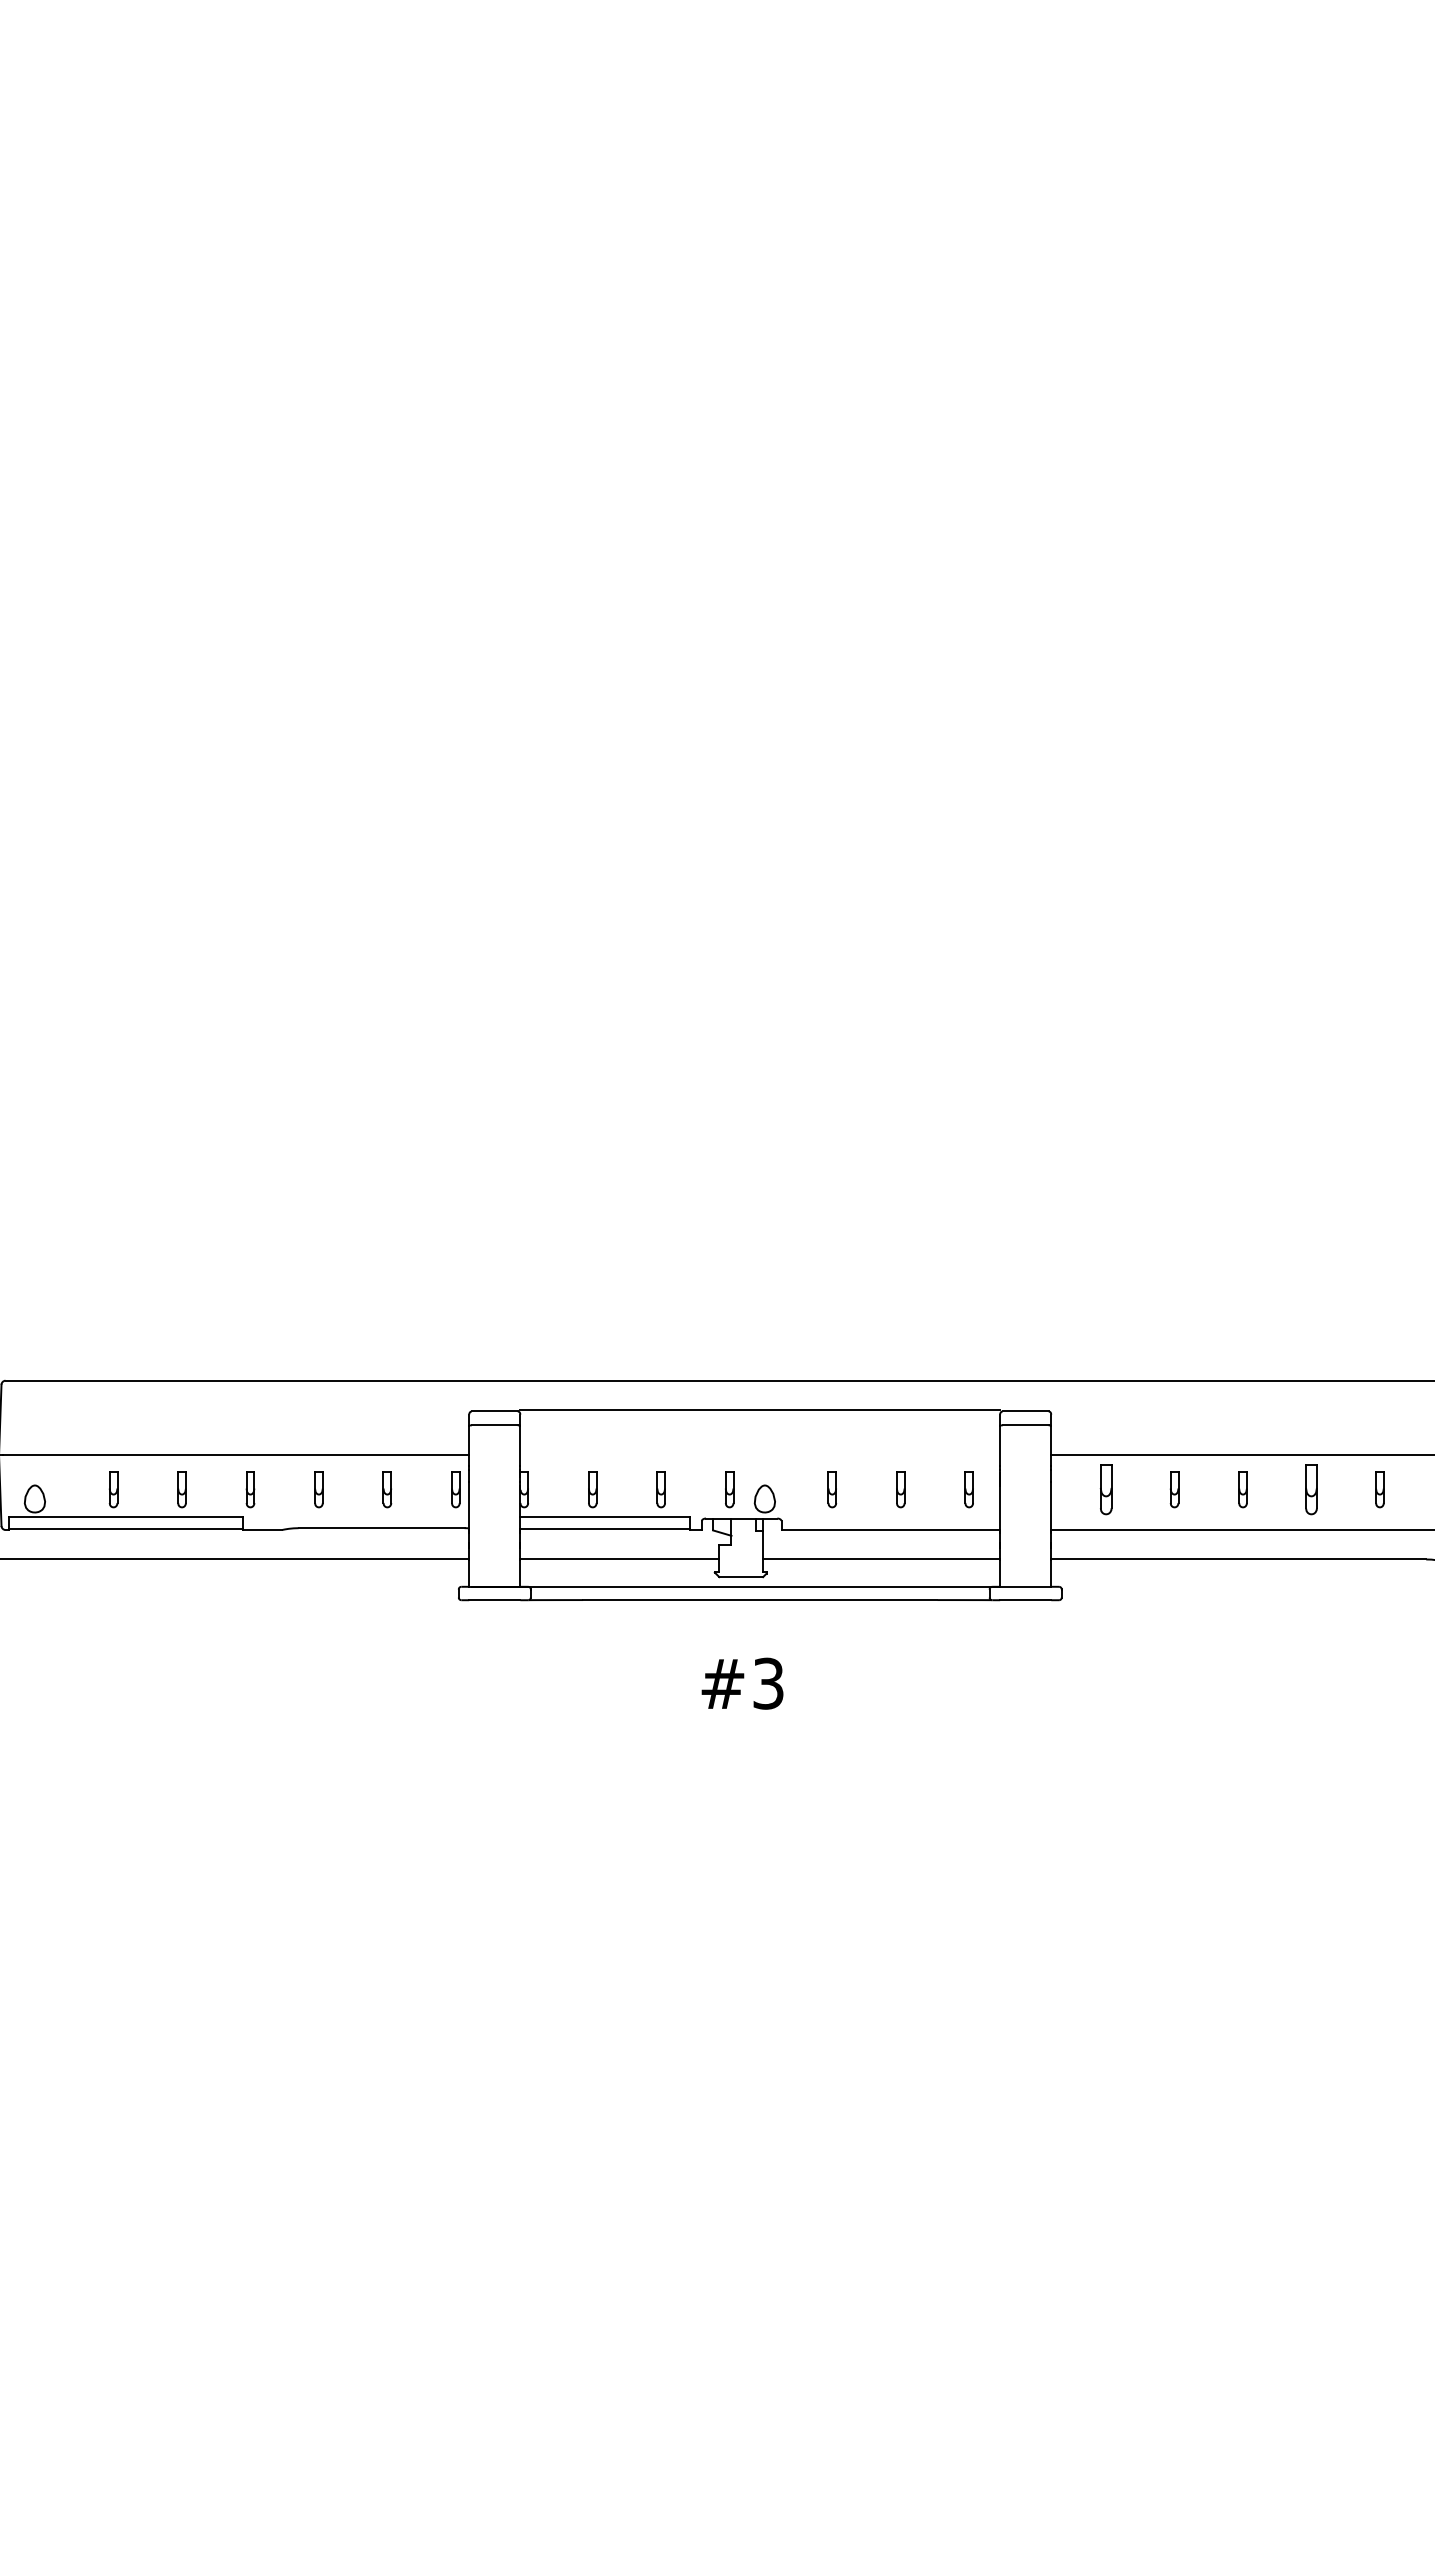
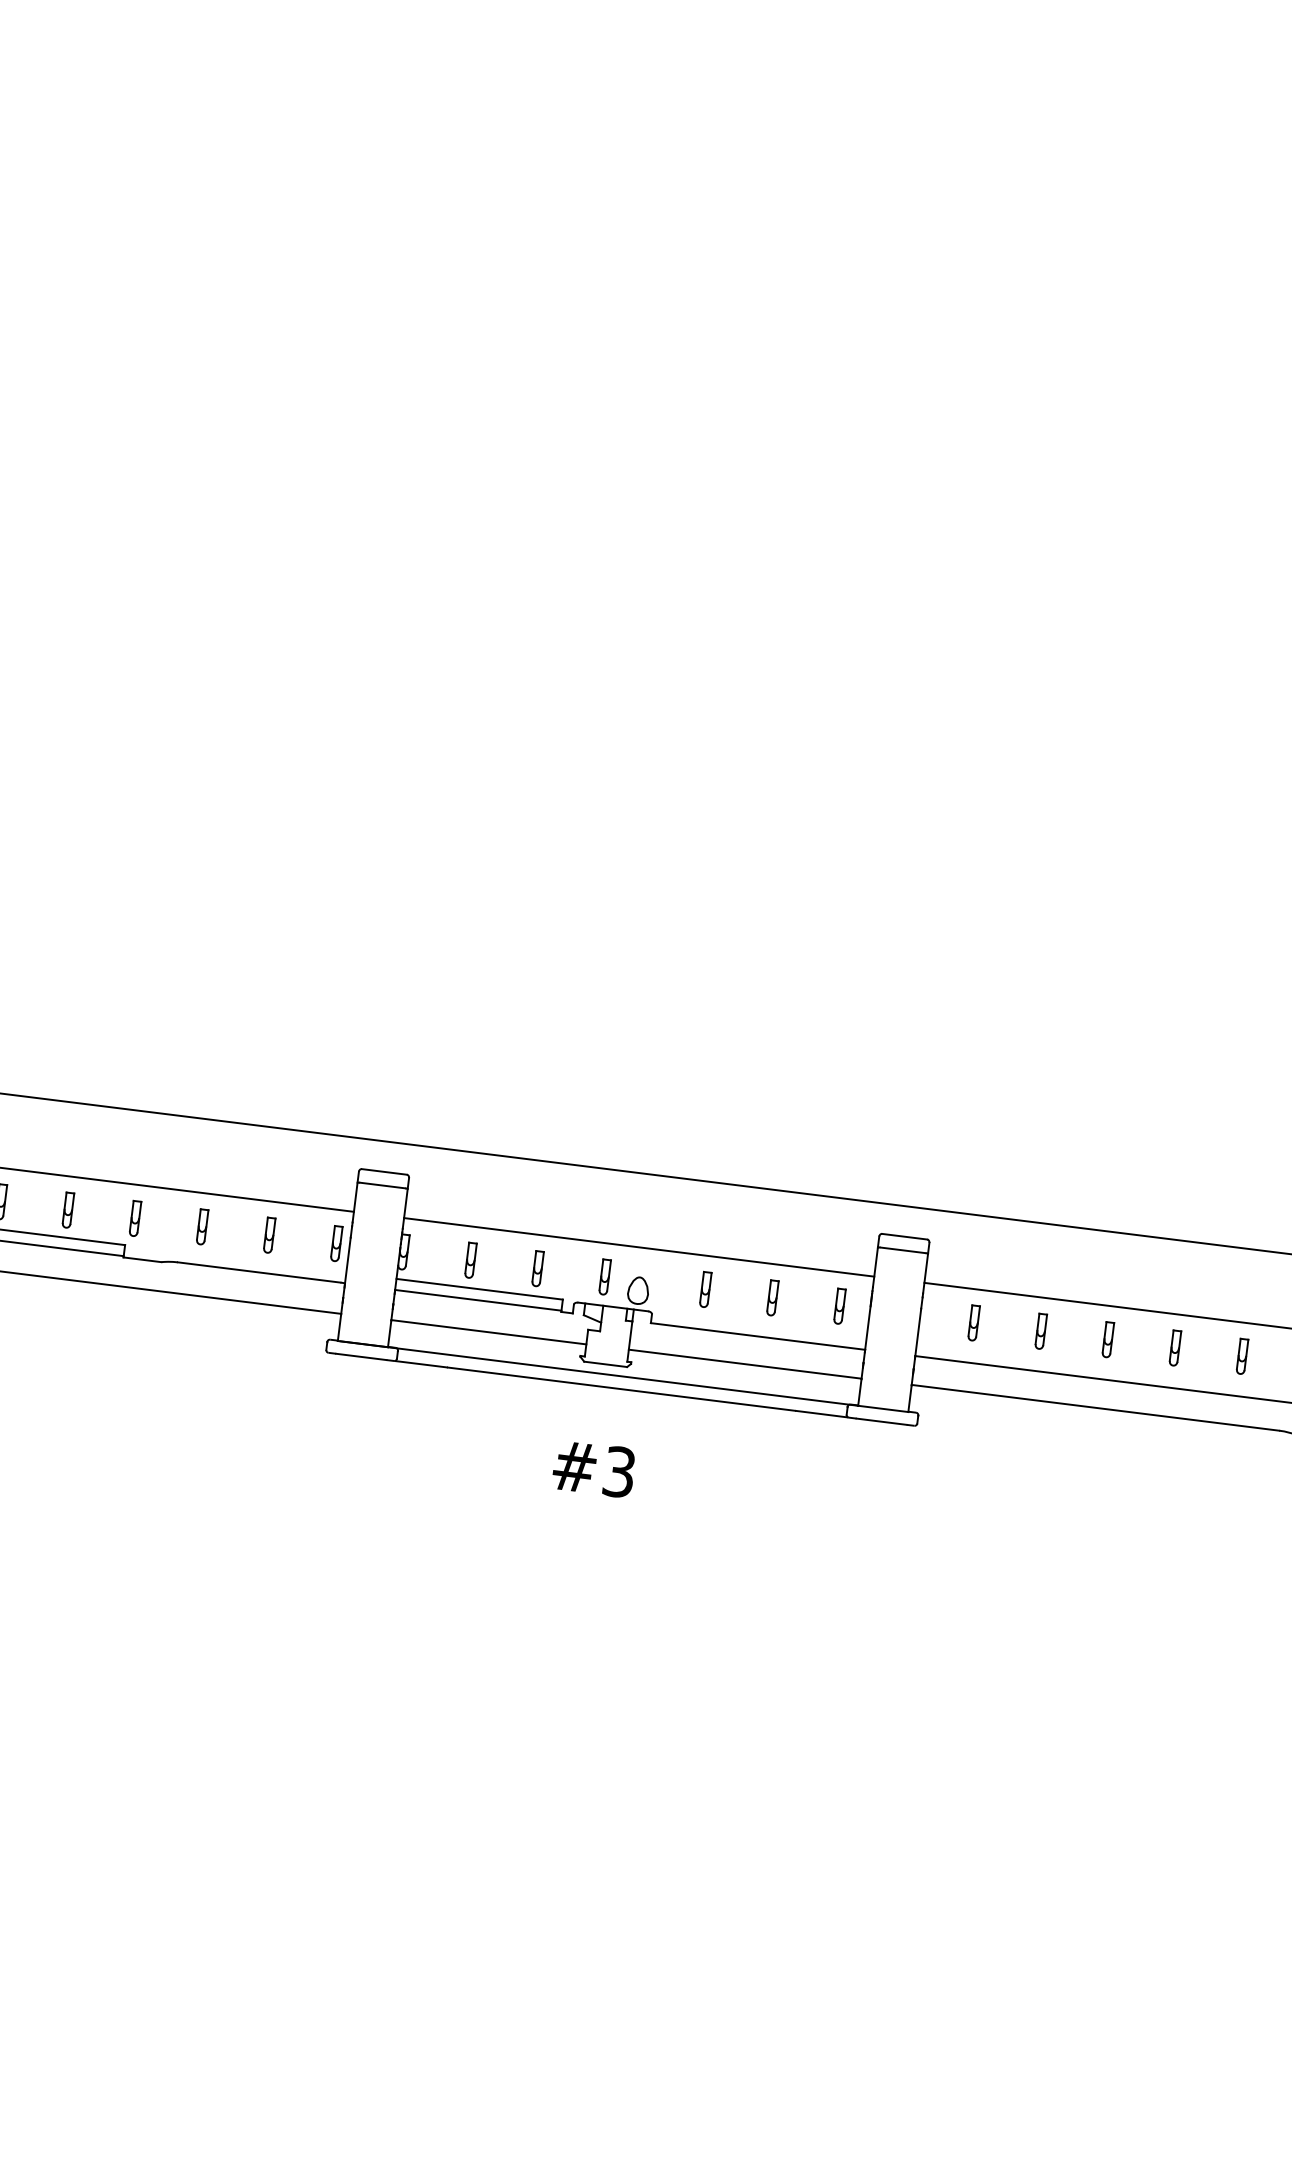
line: (760, 1410) -> (639, 1247), moved
part: (1105, 1489) -> (973, 1322), size x0.71
part: (1311, 1489) -> (1175, 1348), size x0.71

